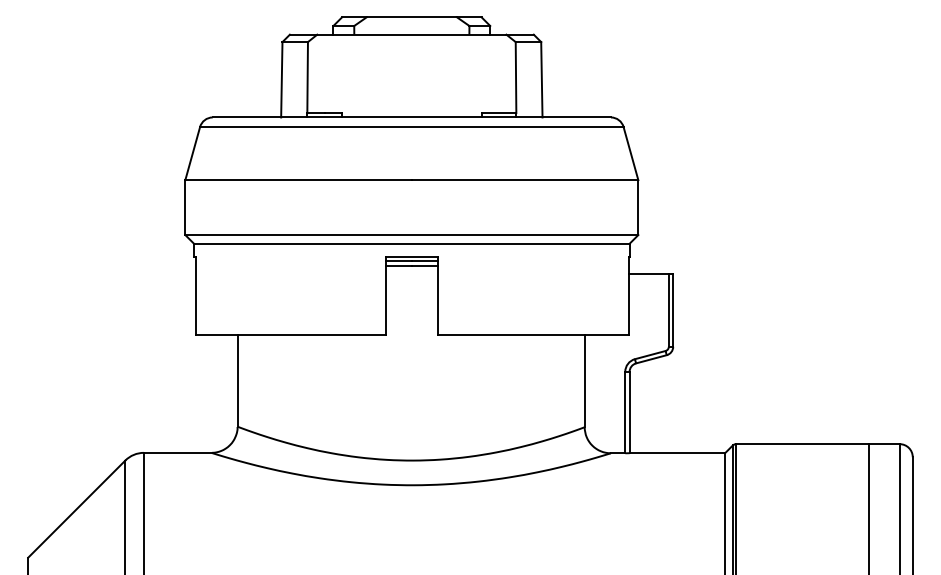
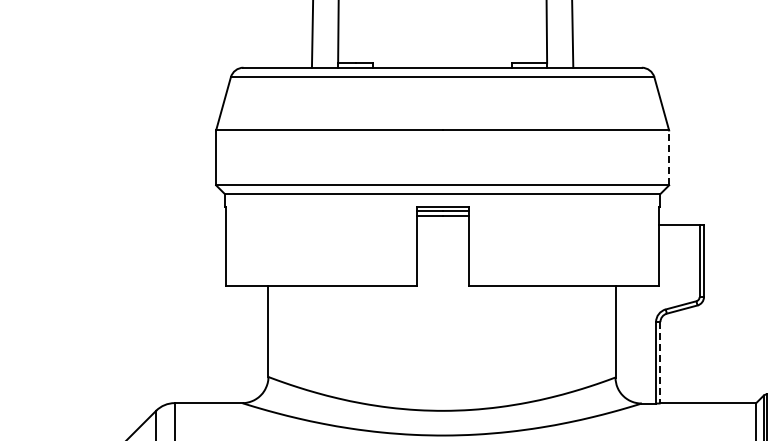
line: (638, 207) -> (669, 157), solid -> dashed
line: (629, 412) -> (660, 362), solid -> dashed

